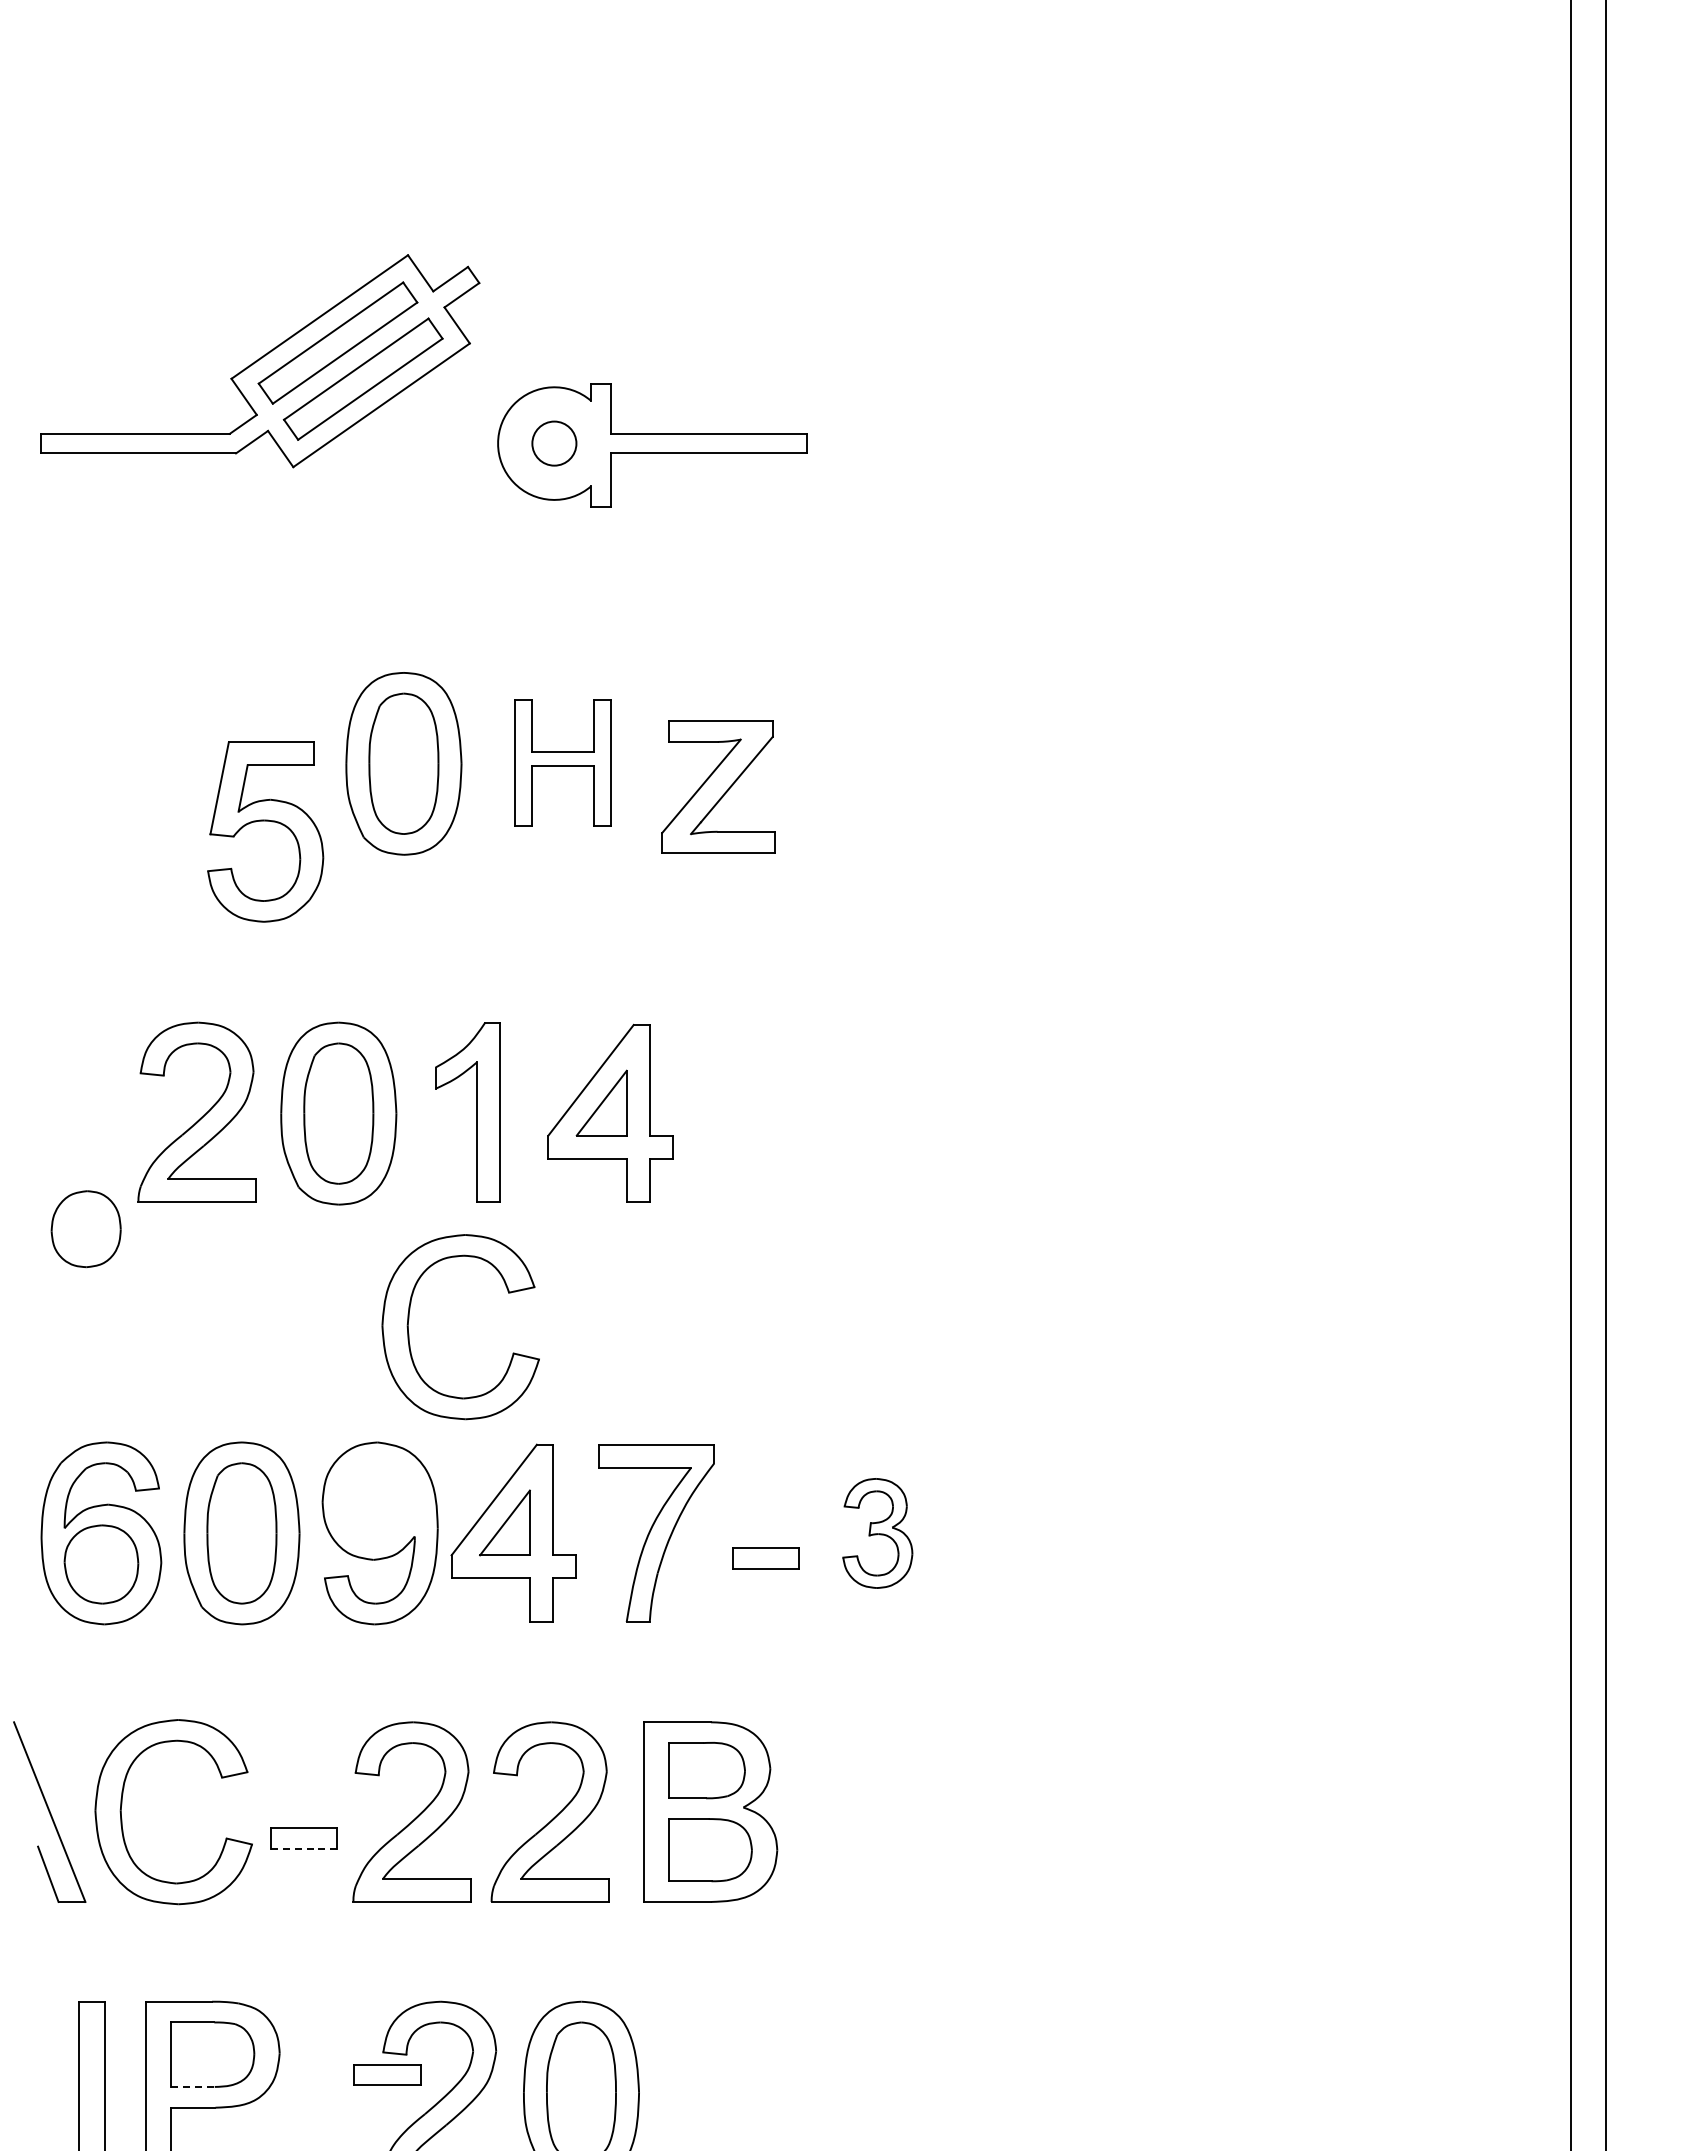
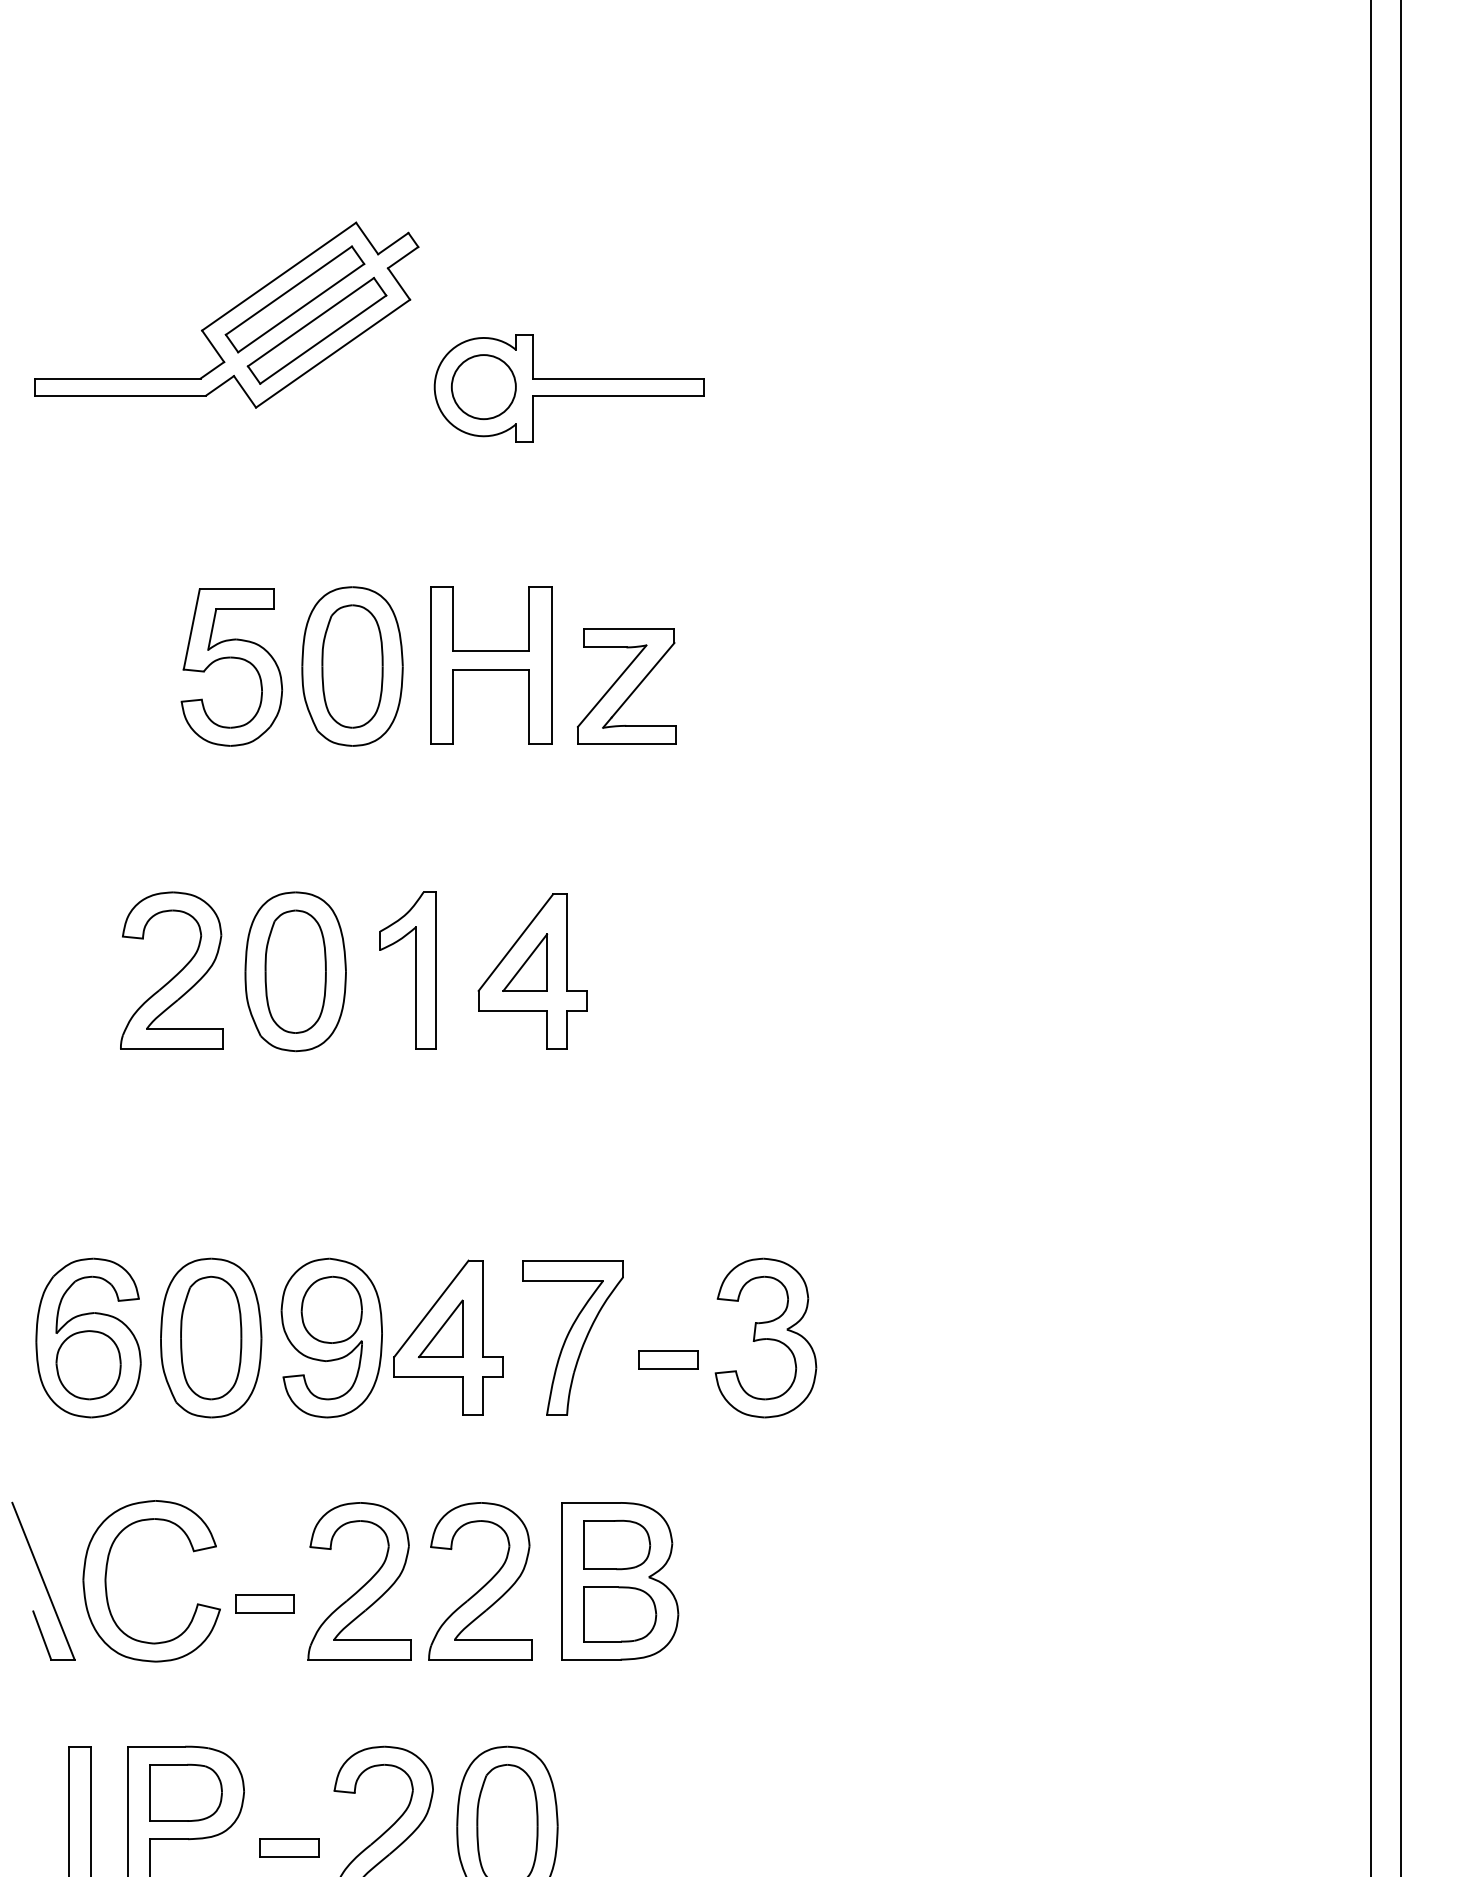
circle: (554, 443) -> (483, 387), size x1.67
part: (562, 762) -> (490, 665), size x1.43
part: (265, 821) -> (231, 658), moved
part: (85, 1229) -> (331, 1310), moved
part: (409, 1333) -> (357, 1163), removed
part: (877, 1533) -> (765, 1338), size x1.67
line: (303, 1848) -> (264, 1613), dashed -> solid
part: (387, 2074) -> (289, 1847), moved
line: (193, 2086) -> (168, 1820), dashed -> solid

